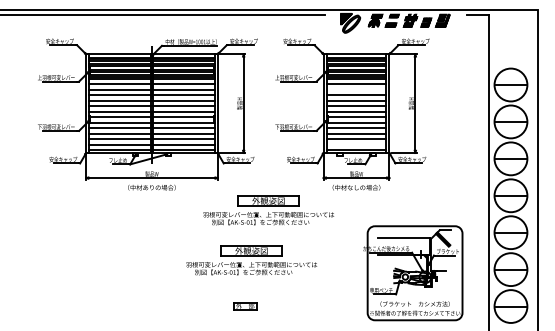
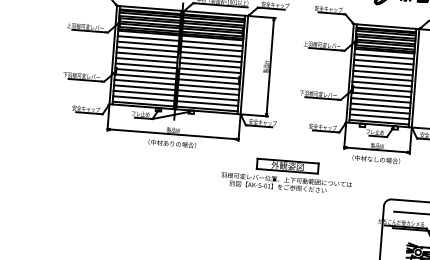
line: (356, 89) -> (383, 61), added
line: (356, 144) -> (379, 116), added
part: (251, 260) -> (266, 224), removed

